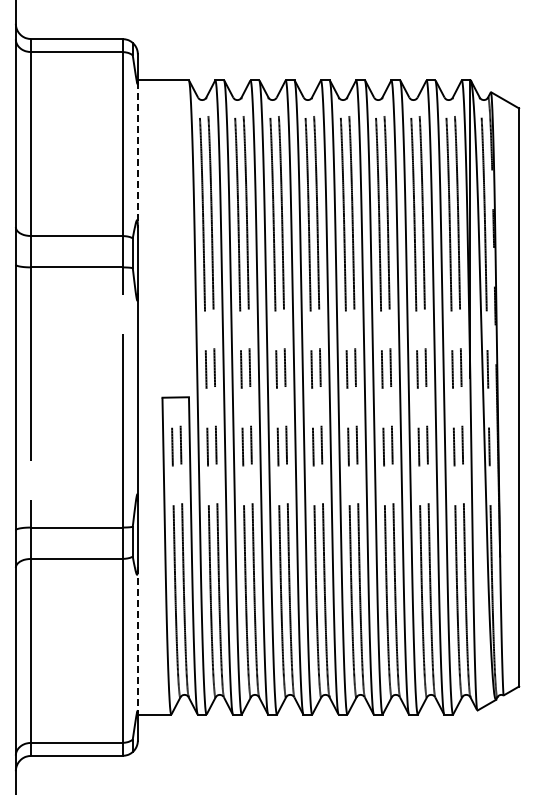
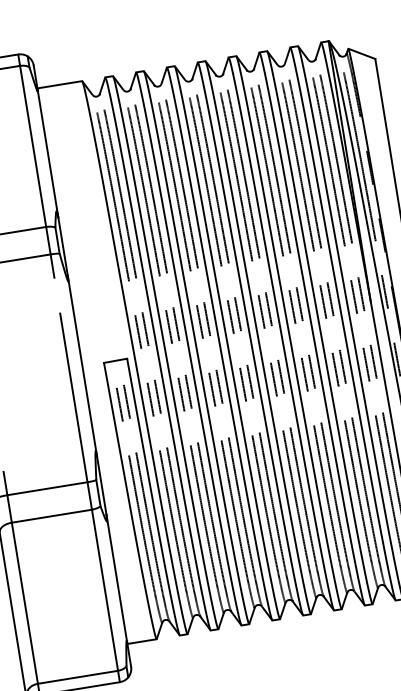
line: (137, 155) -> (47, 154), dashed -> solid
line: (137, 640) -> (116, 579), dashed -> solid

